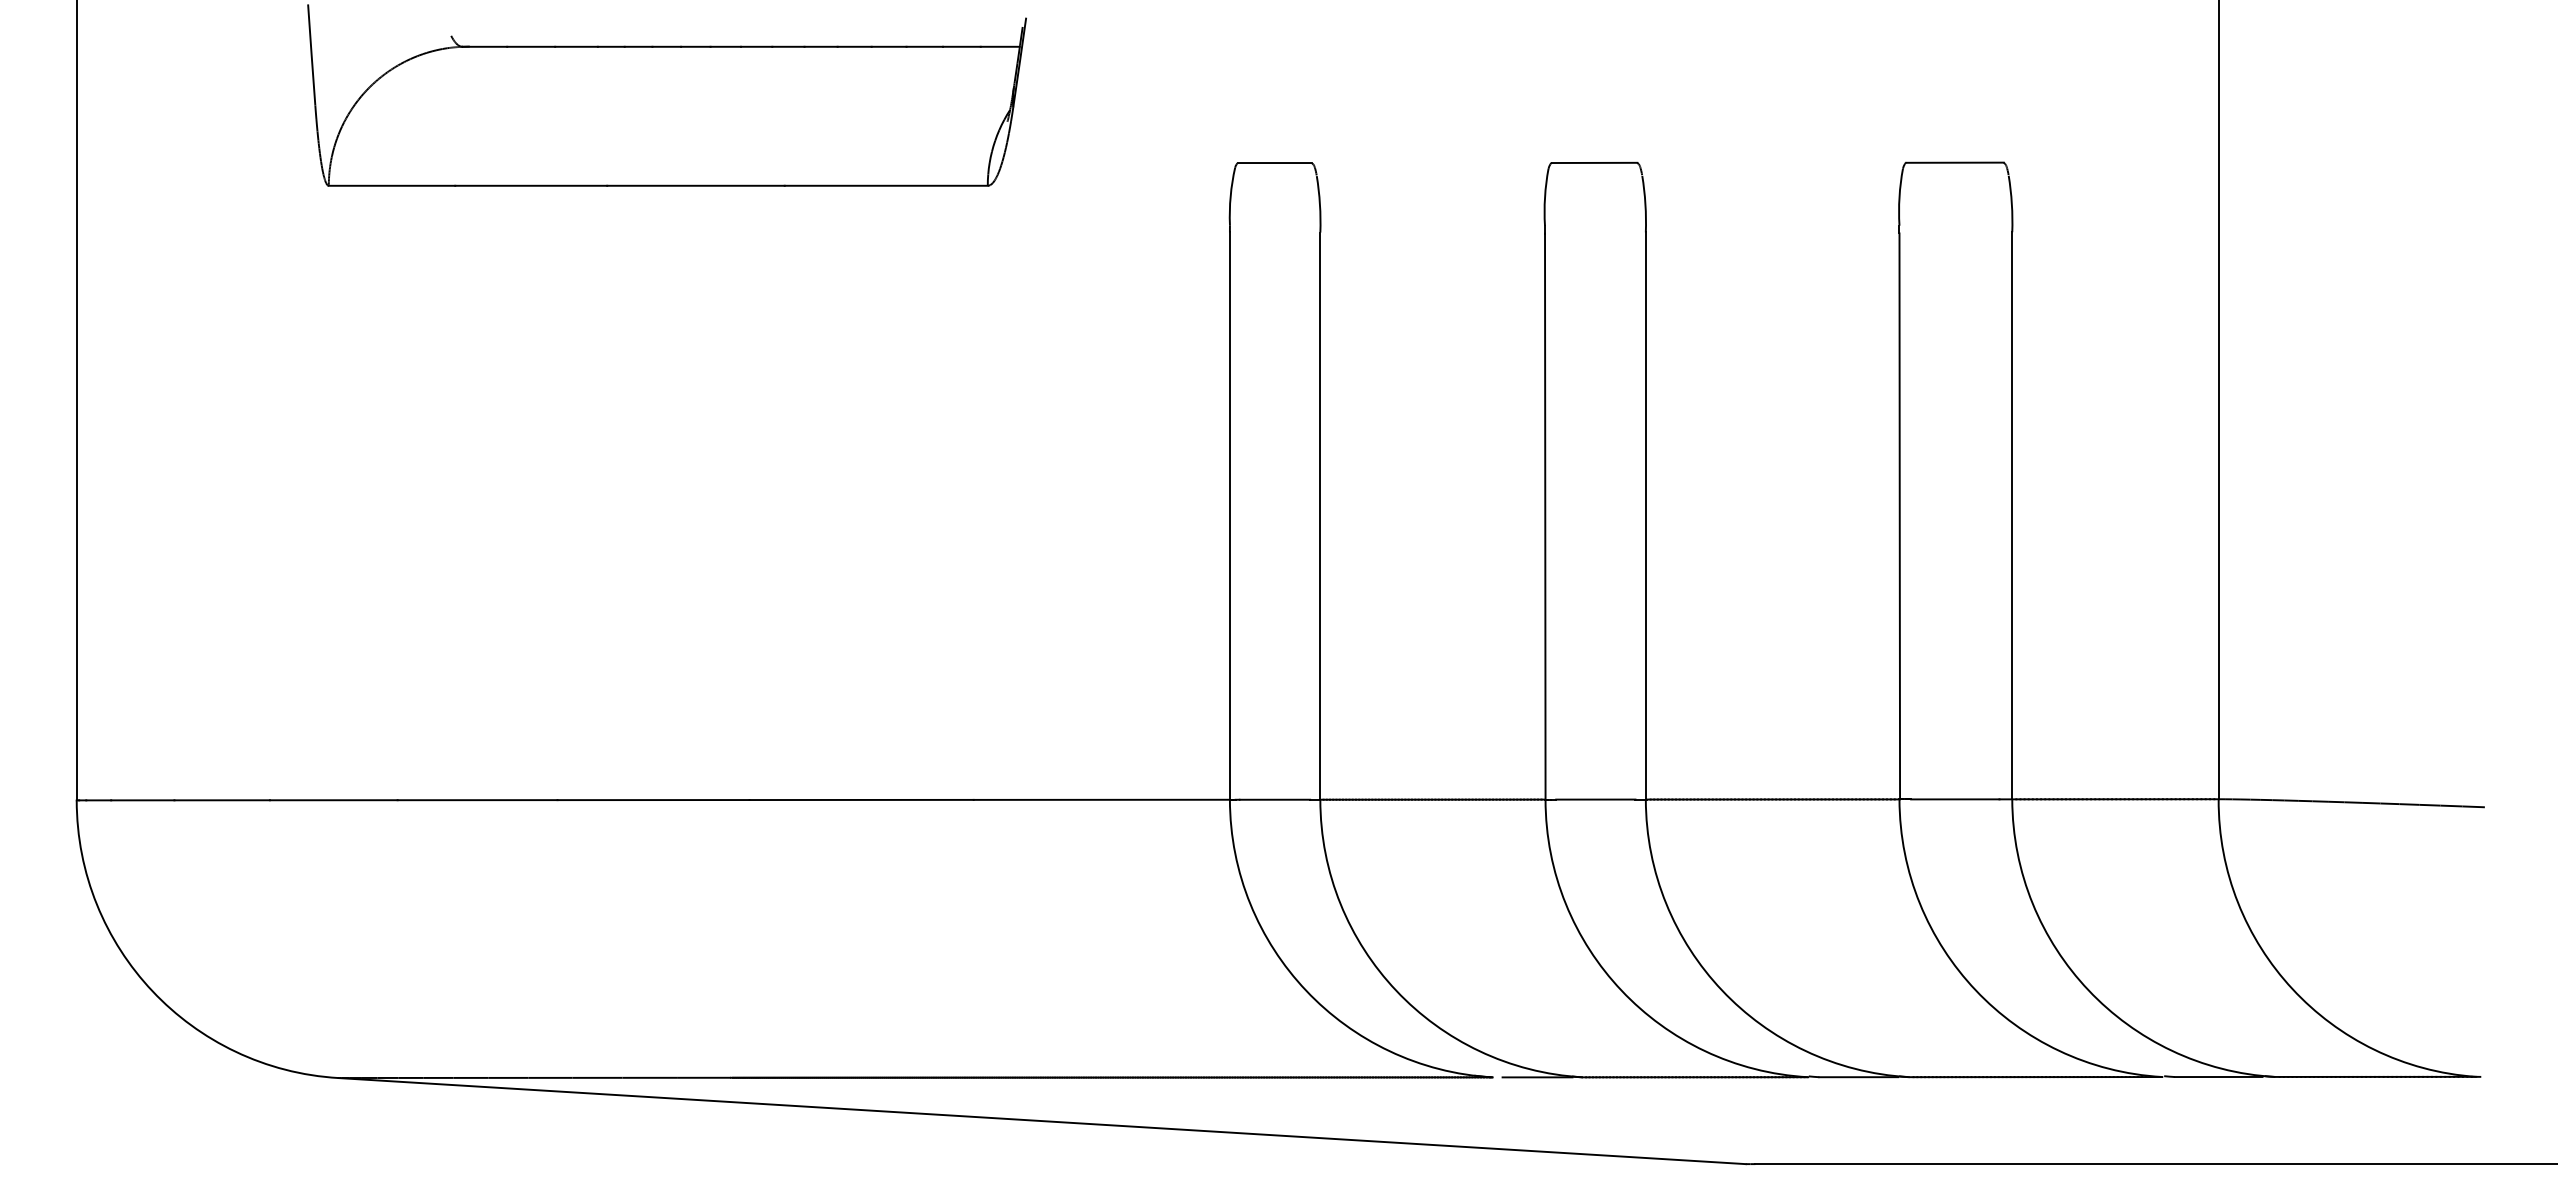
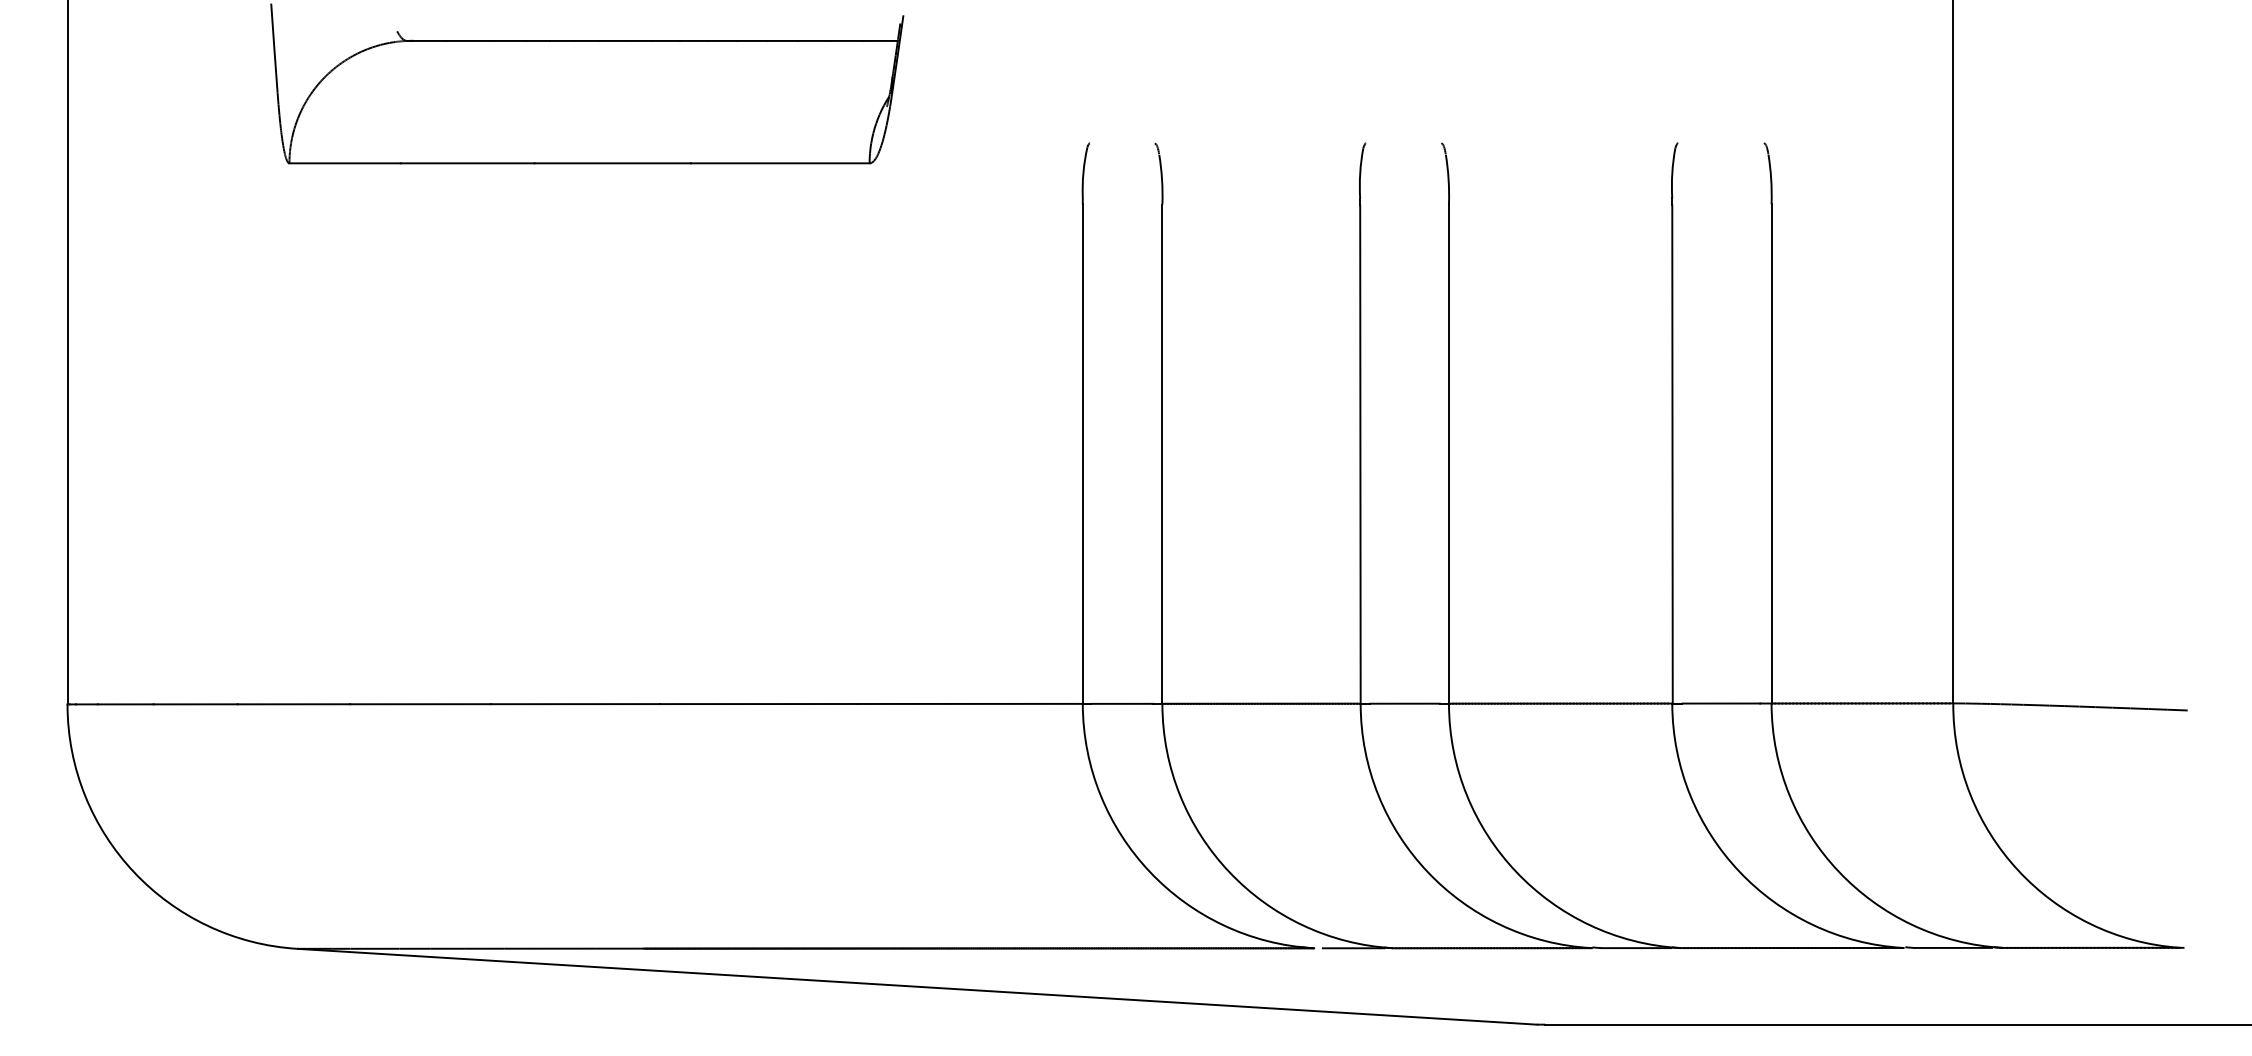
line: (1594, 162) -> (1403, 142), removed
line: (1954, 162) -> (1720, 142), removed
line: (1274, 163) -> (1122, 143), removed

